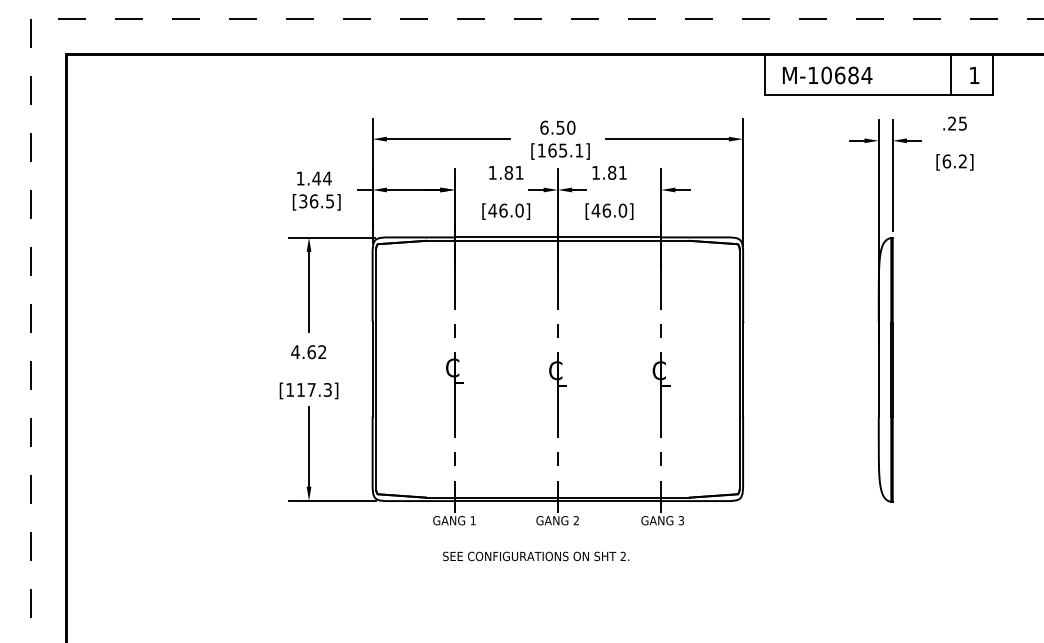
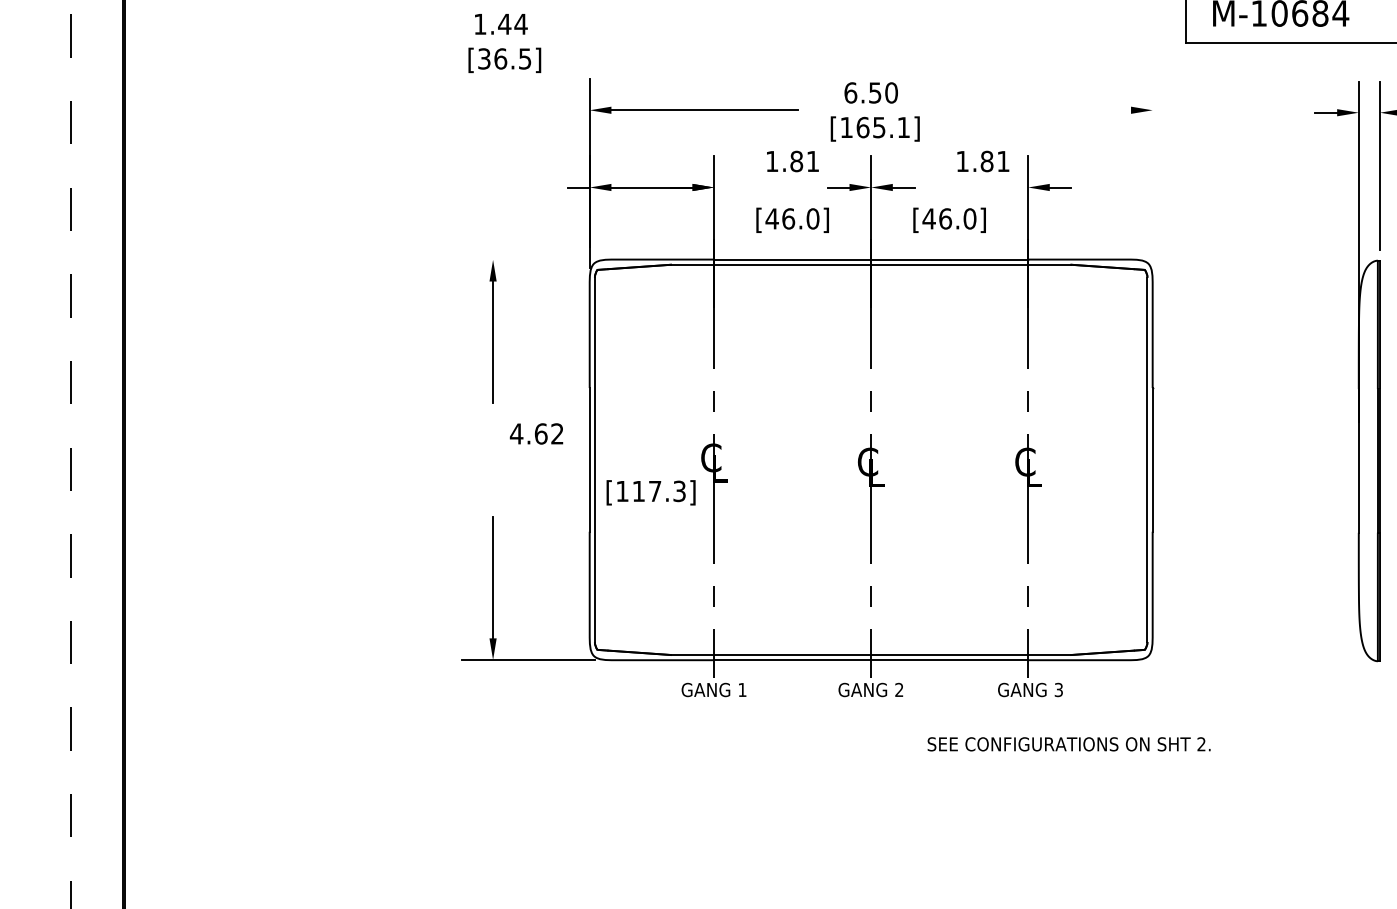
line: (667, 139) -> (1037, 110), removed
text: (609, 172) -> (983, 160), moved
line: (743, 182) -> (1153, 176), removed
text: (316, 190) -> (504, 42), moved
line: (331, 237) -> (527, 259), removed
text: (308, 352) -> (536, 434), moved
text: (308, 390) -> (650, 492), moved
text: (536, 556) -> (1069, 744), moved

